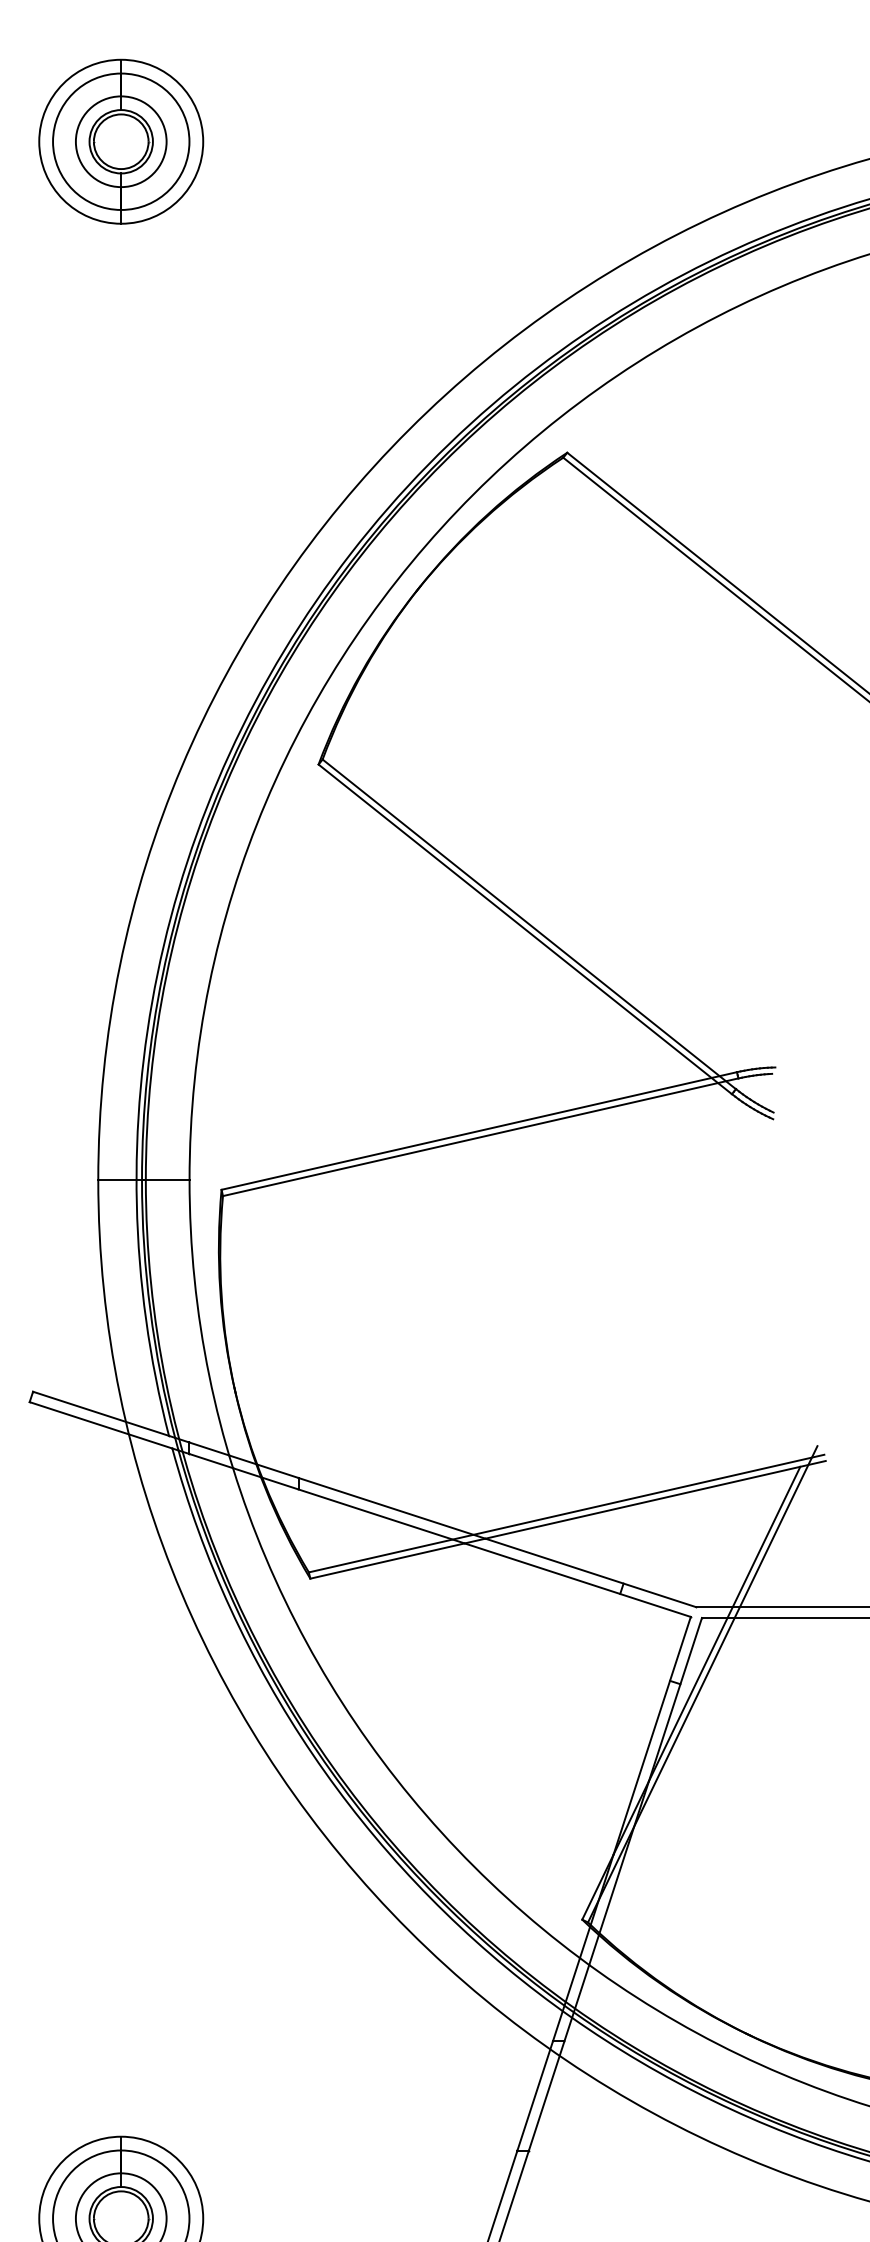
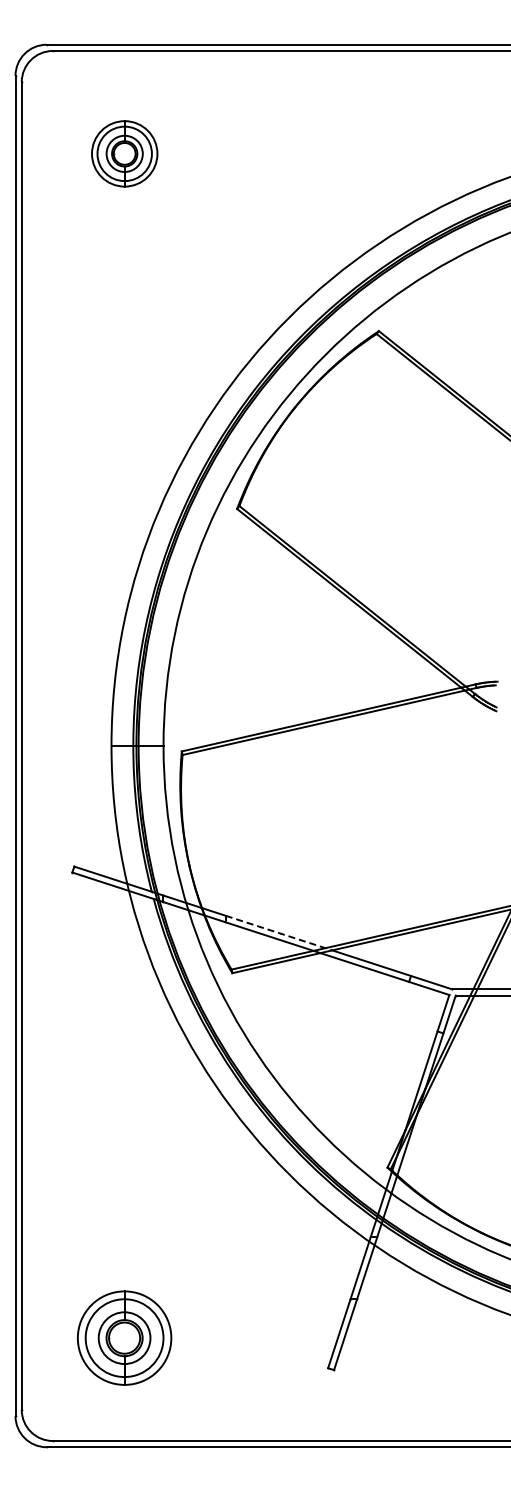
part: (121, 141) -> (124, 153), size x0.7
line: (392, 1509) -> (279, 933), solid -> dashed

